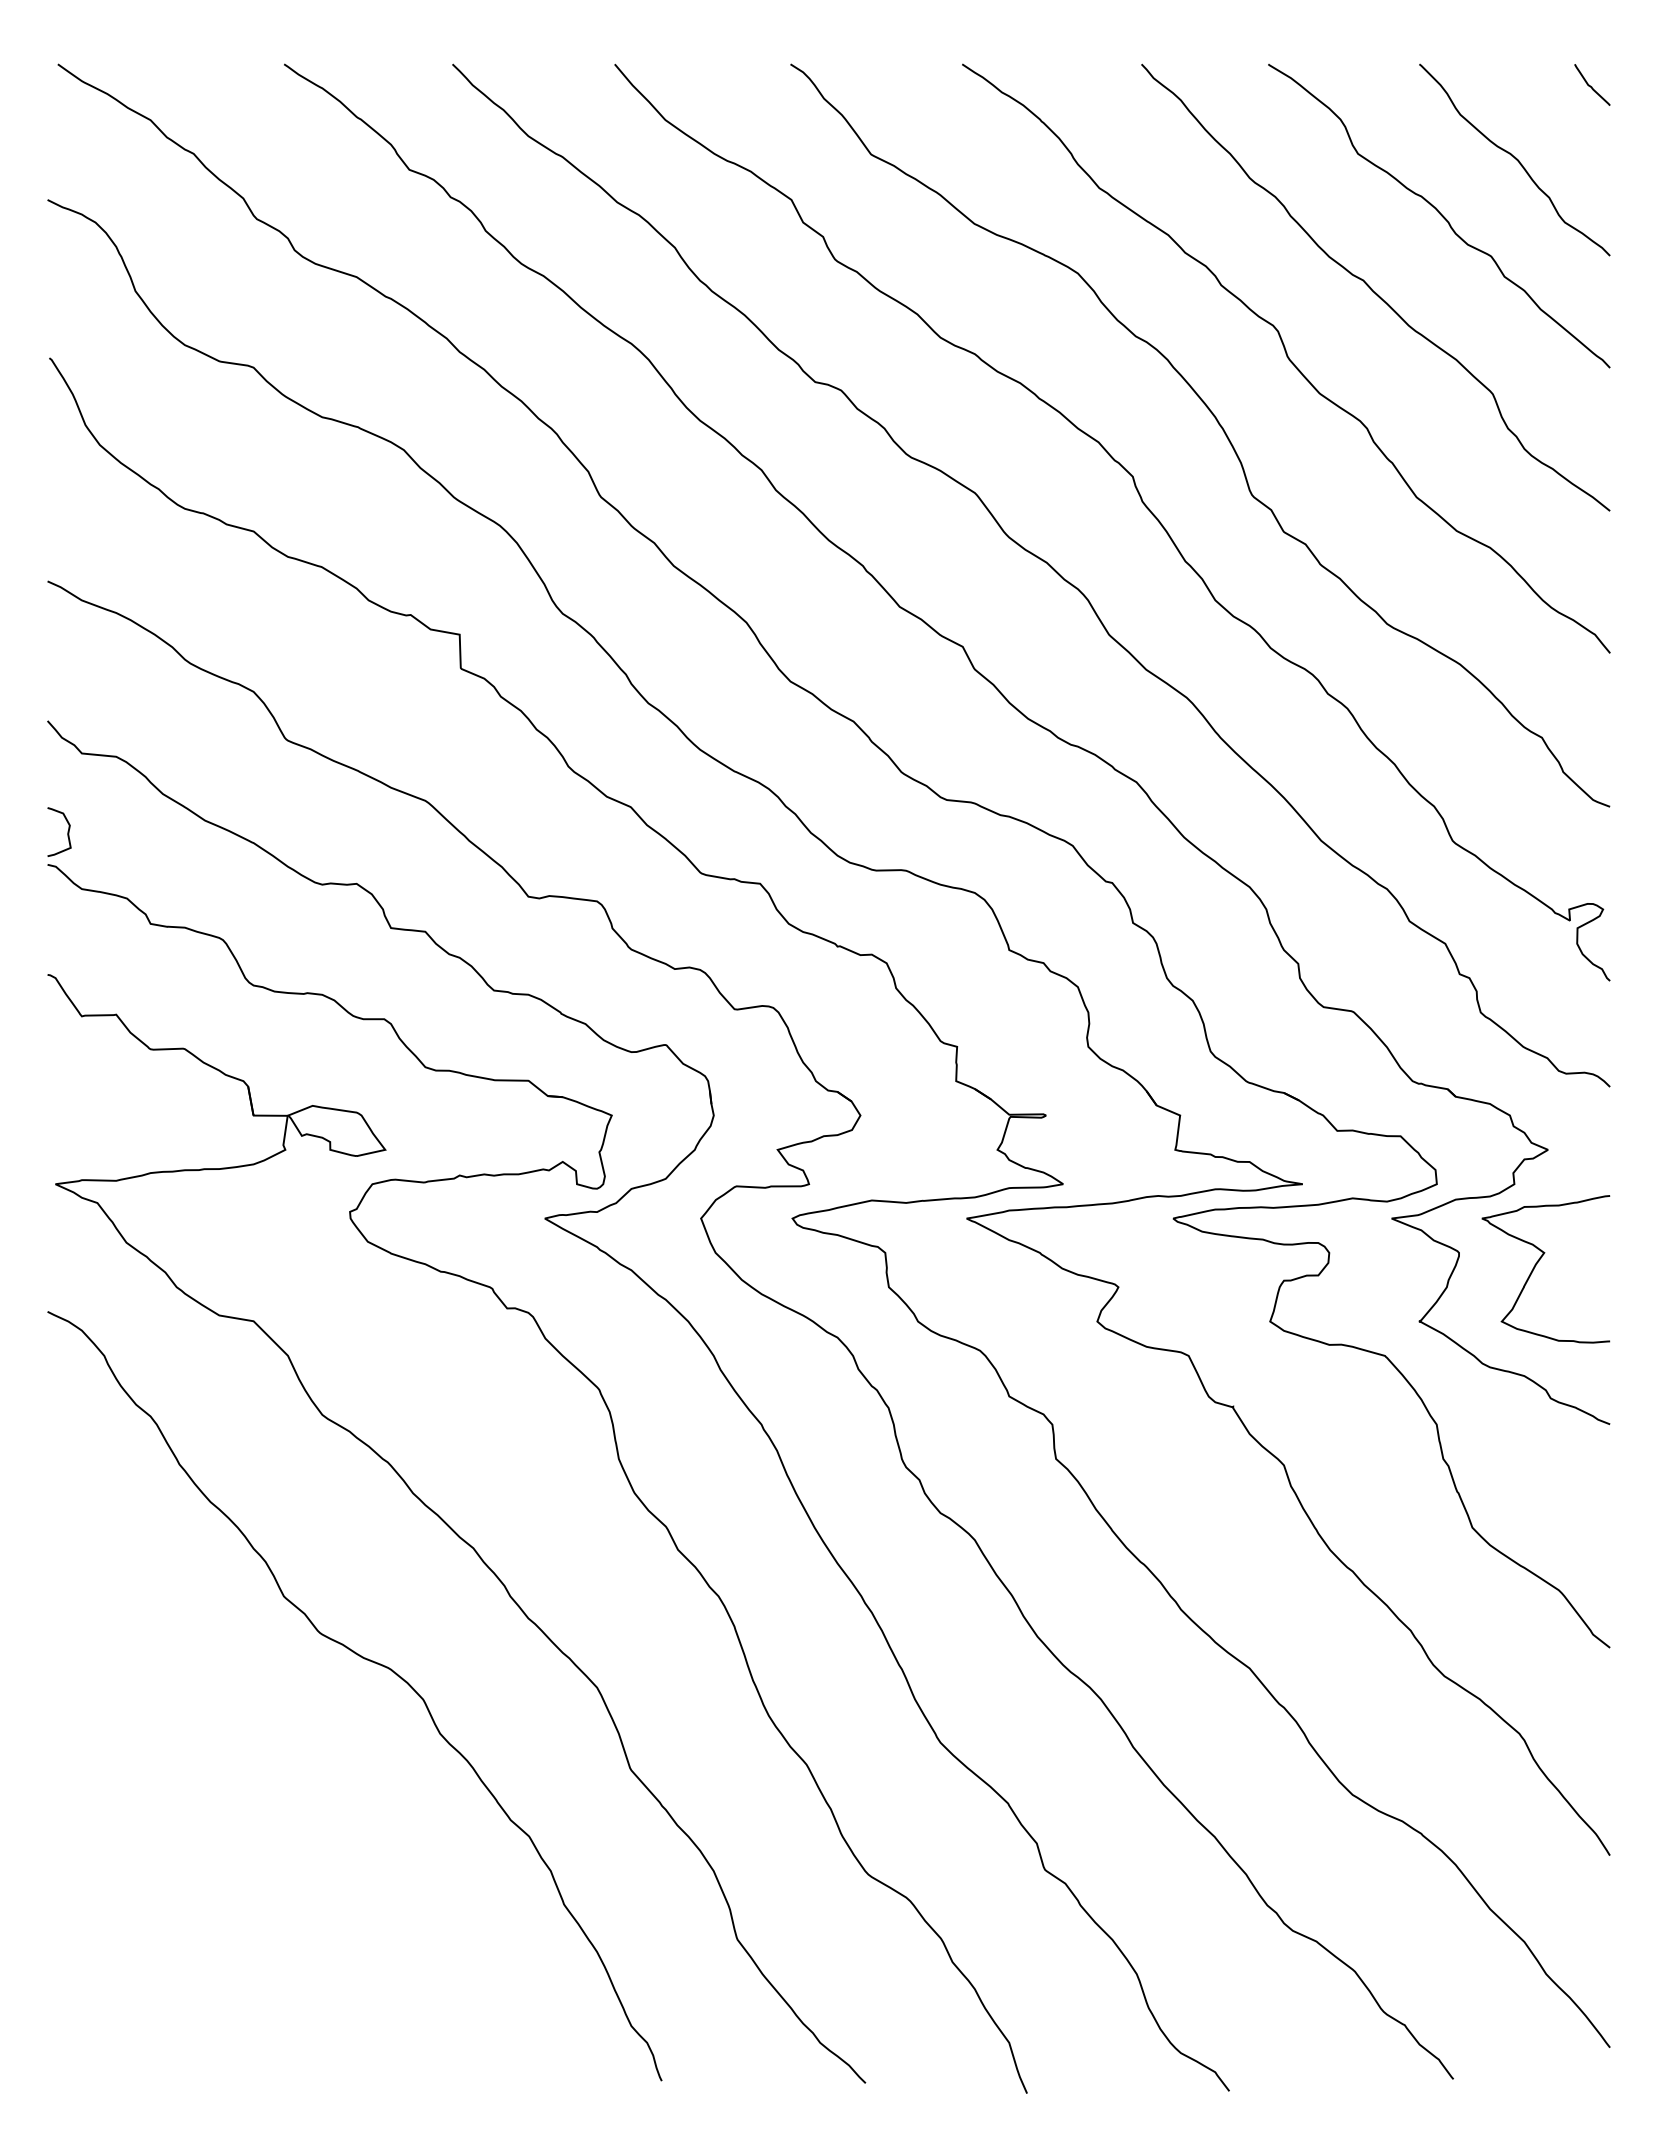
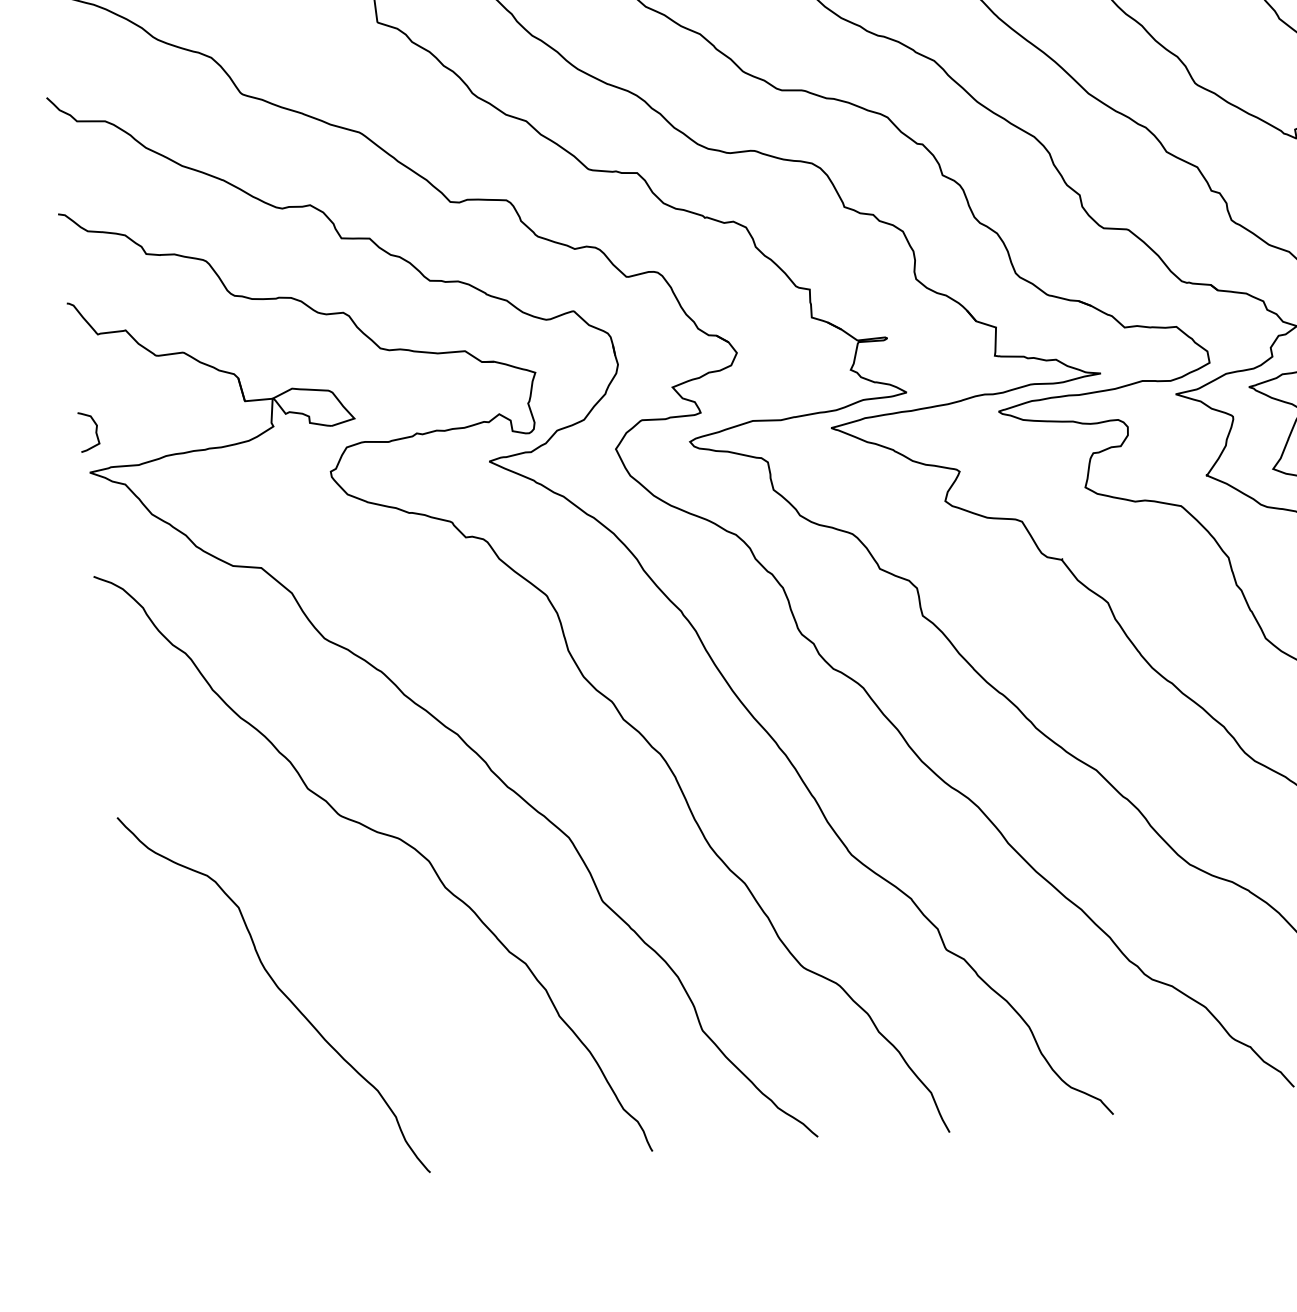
curve: (67, 831) -> (95, 430), moved
curve: (223, 1837) -> (277, 988), added

